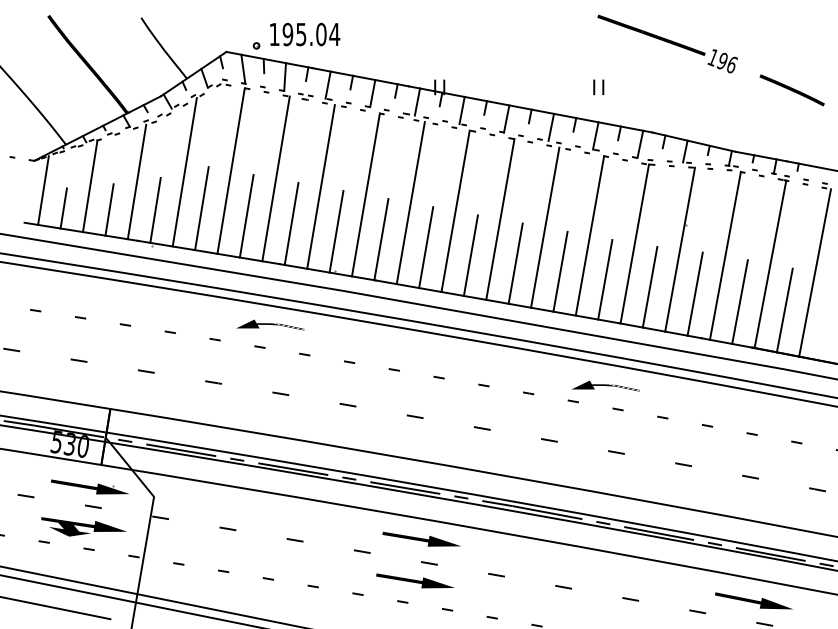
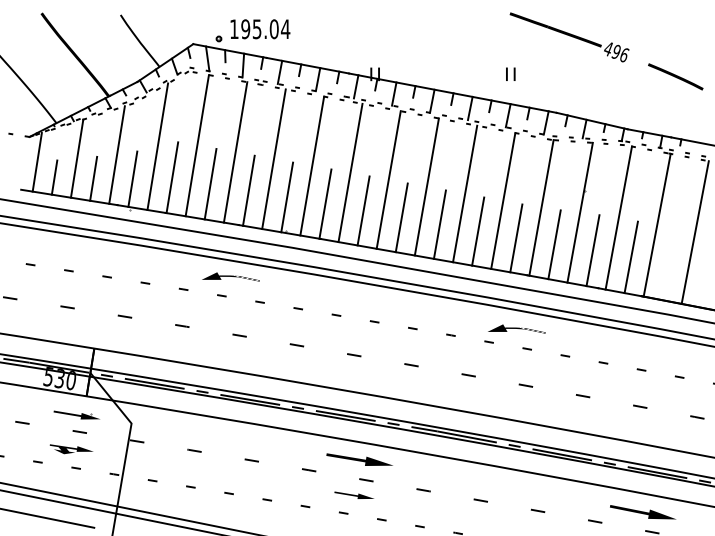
text: (712, 58) -> (607, 49), 196 -> 496
line: (784, 310) -> (669, 264), removed
part: (89, 486) -> (76, 414), size x0.7
part: (83, 527) -> (71, 449), size x0.6
part: (415, 581) -> (354, 495), size x0.6

